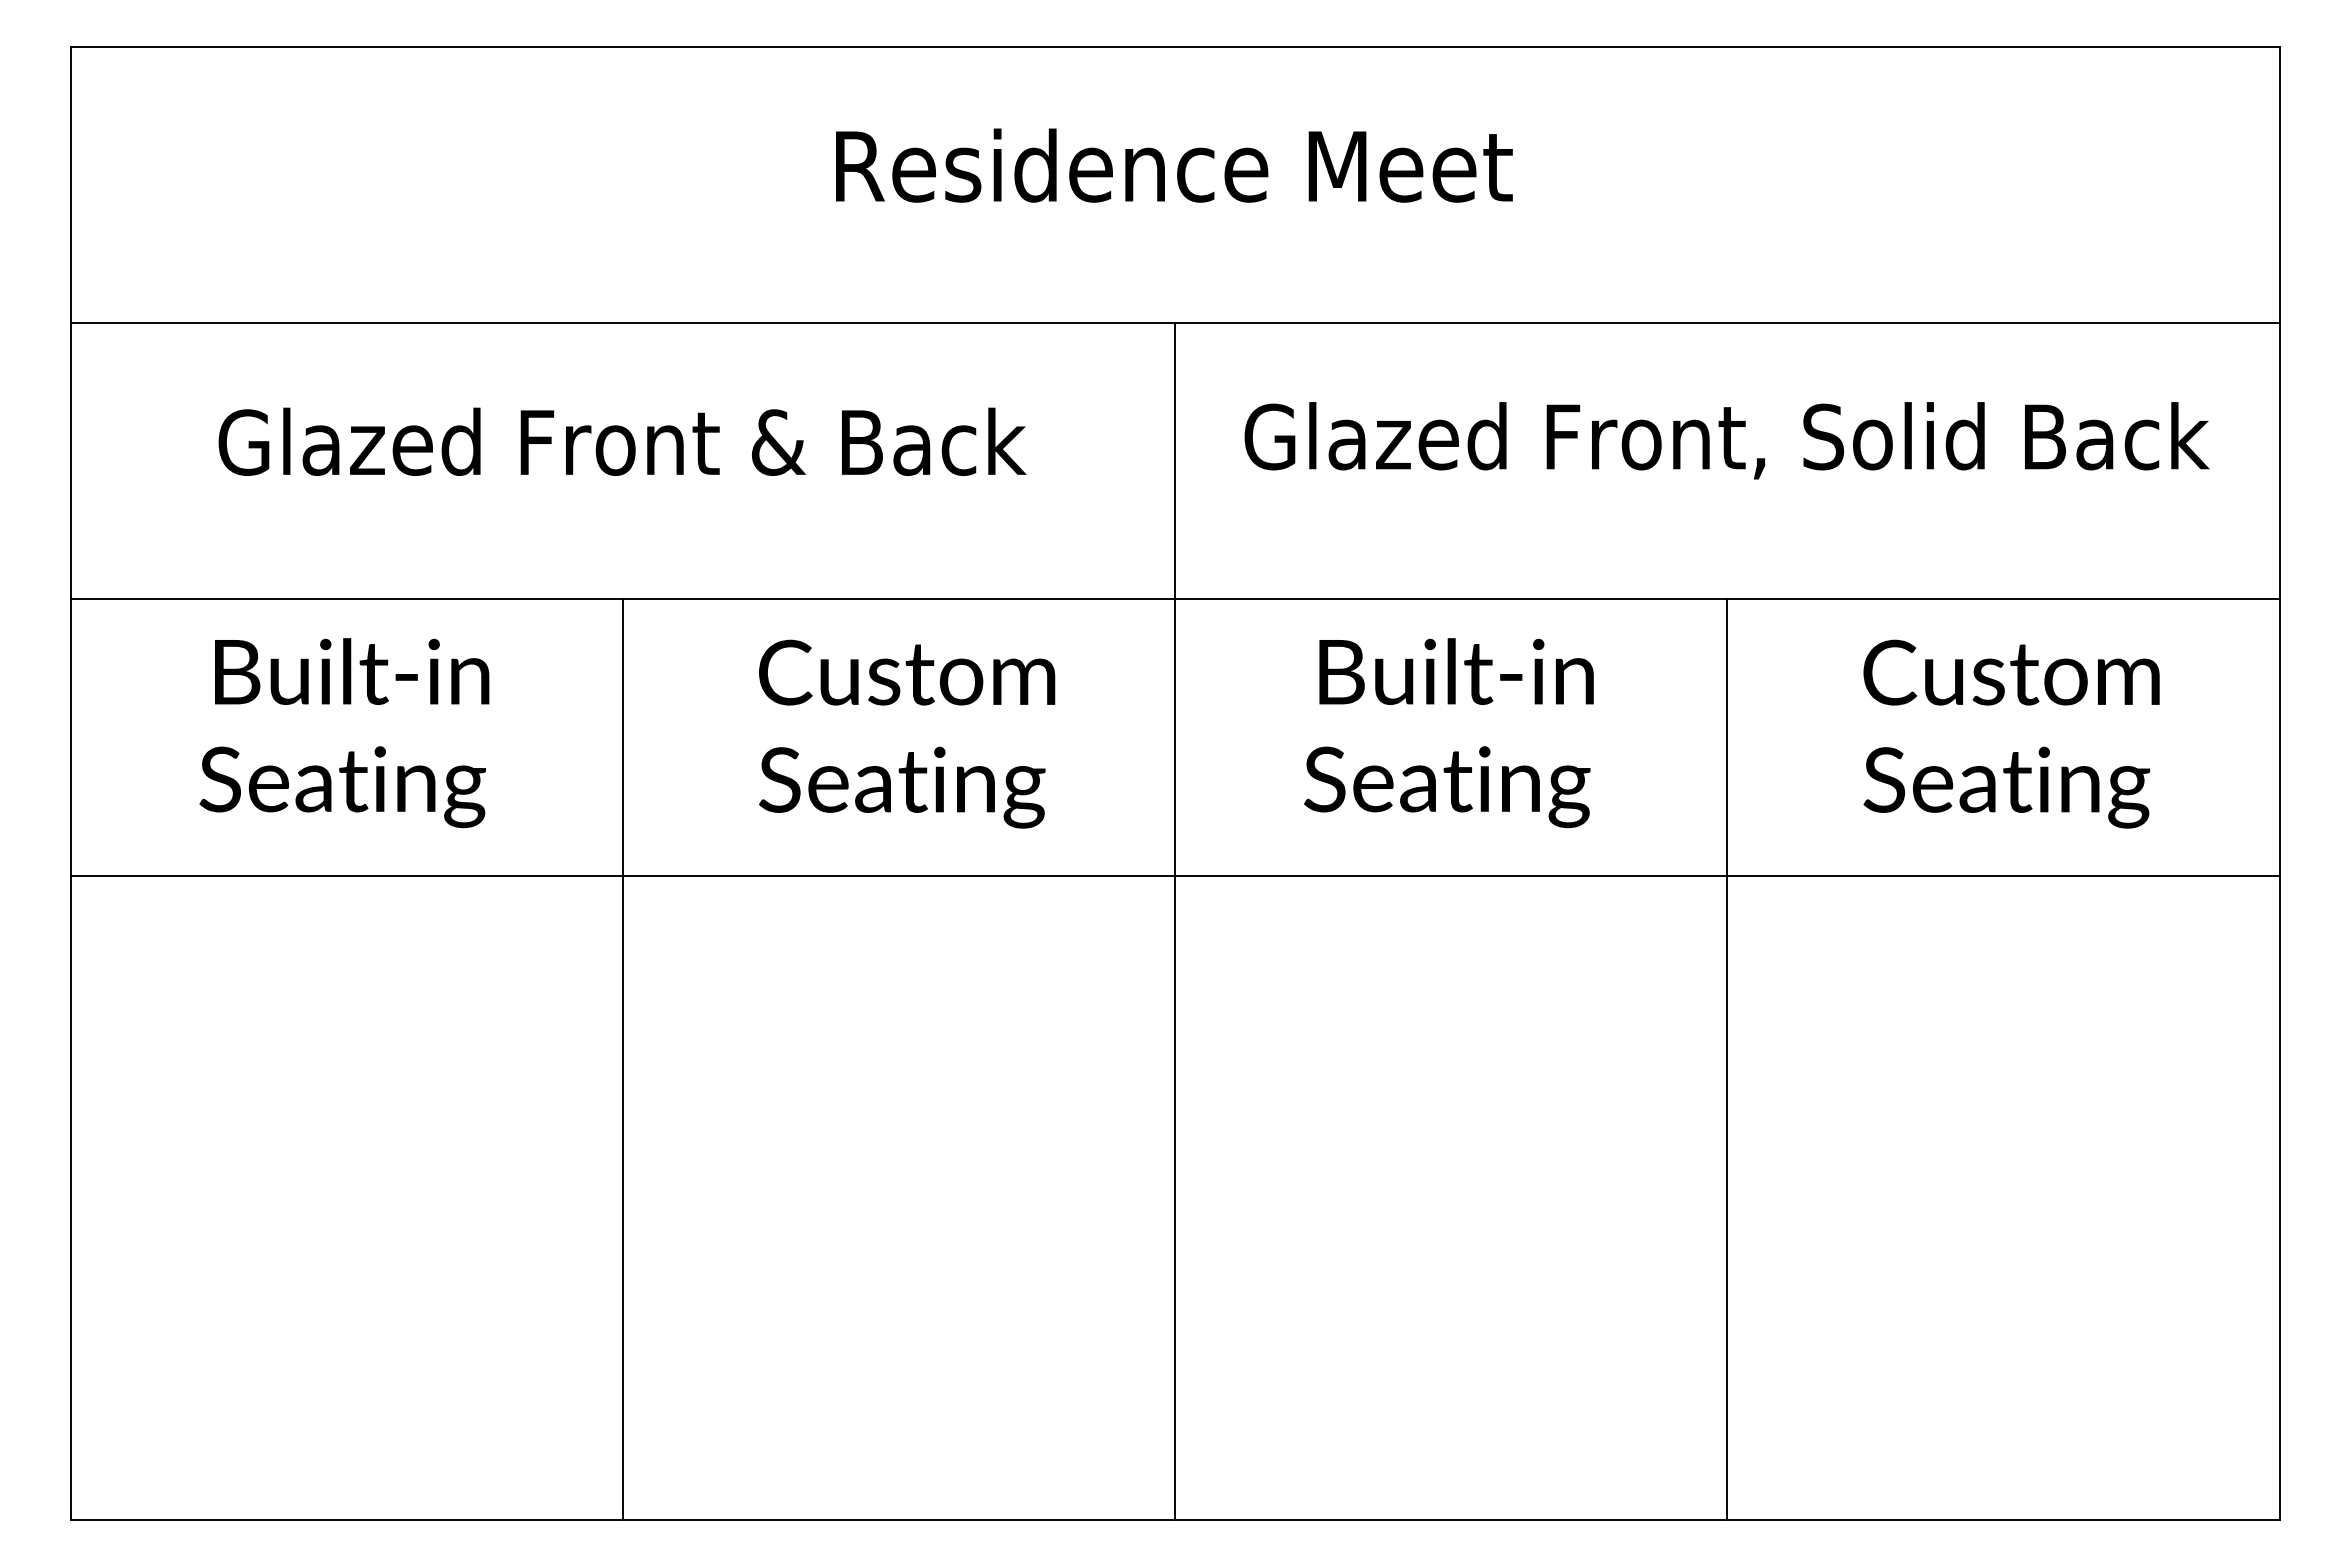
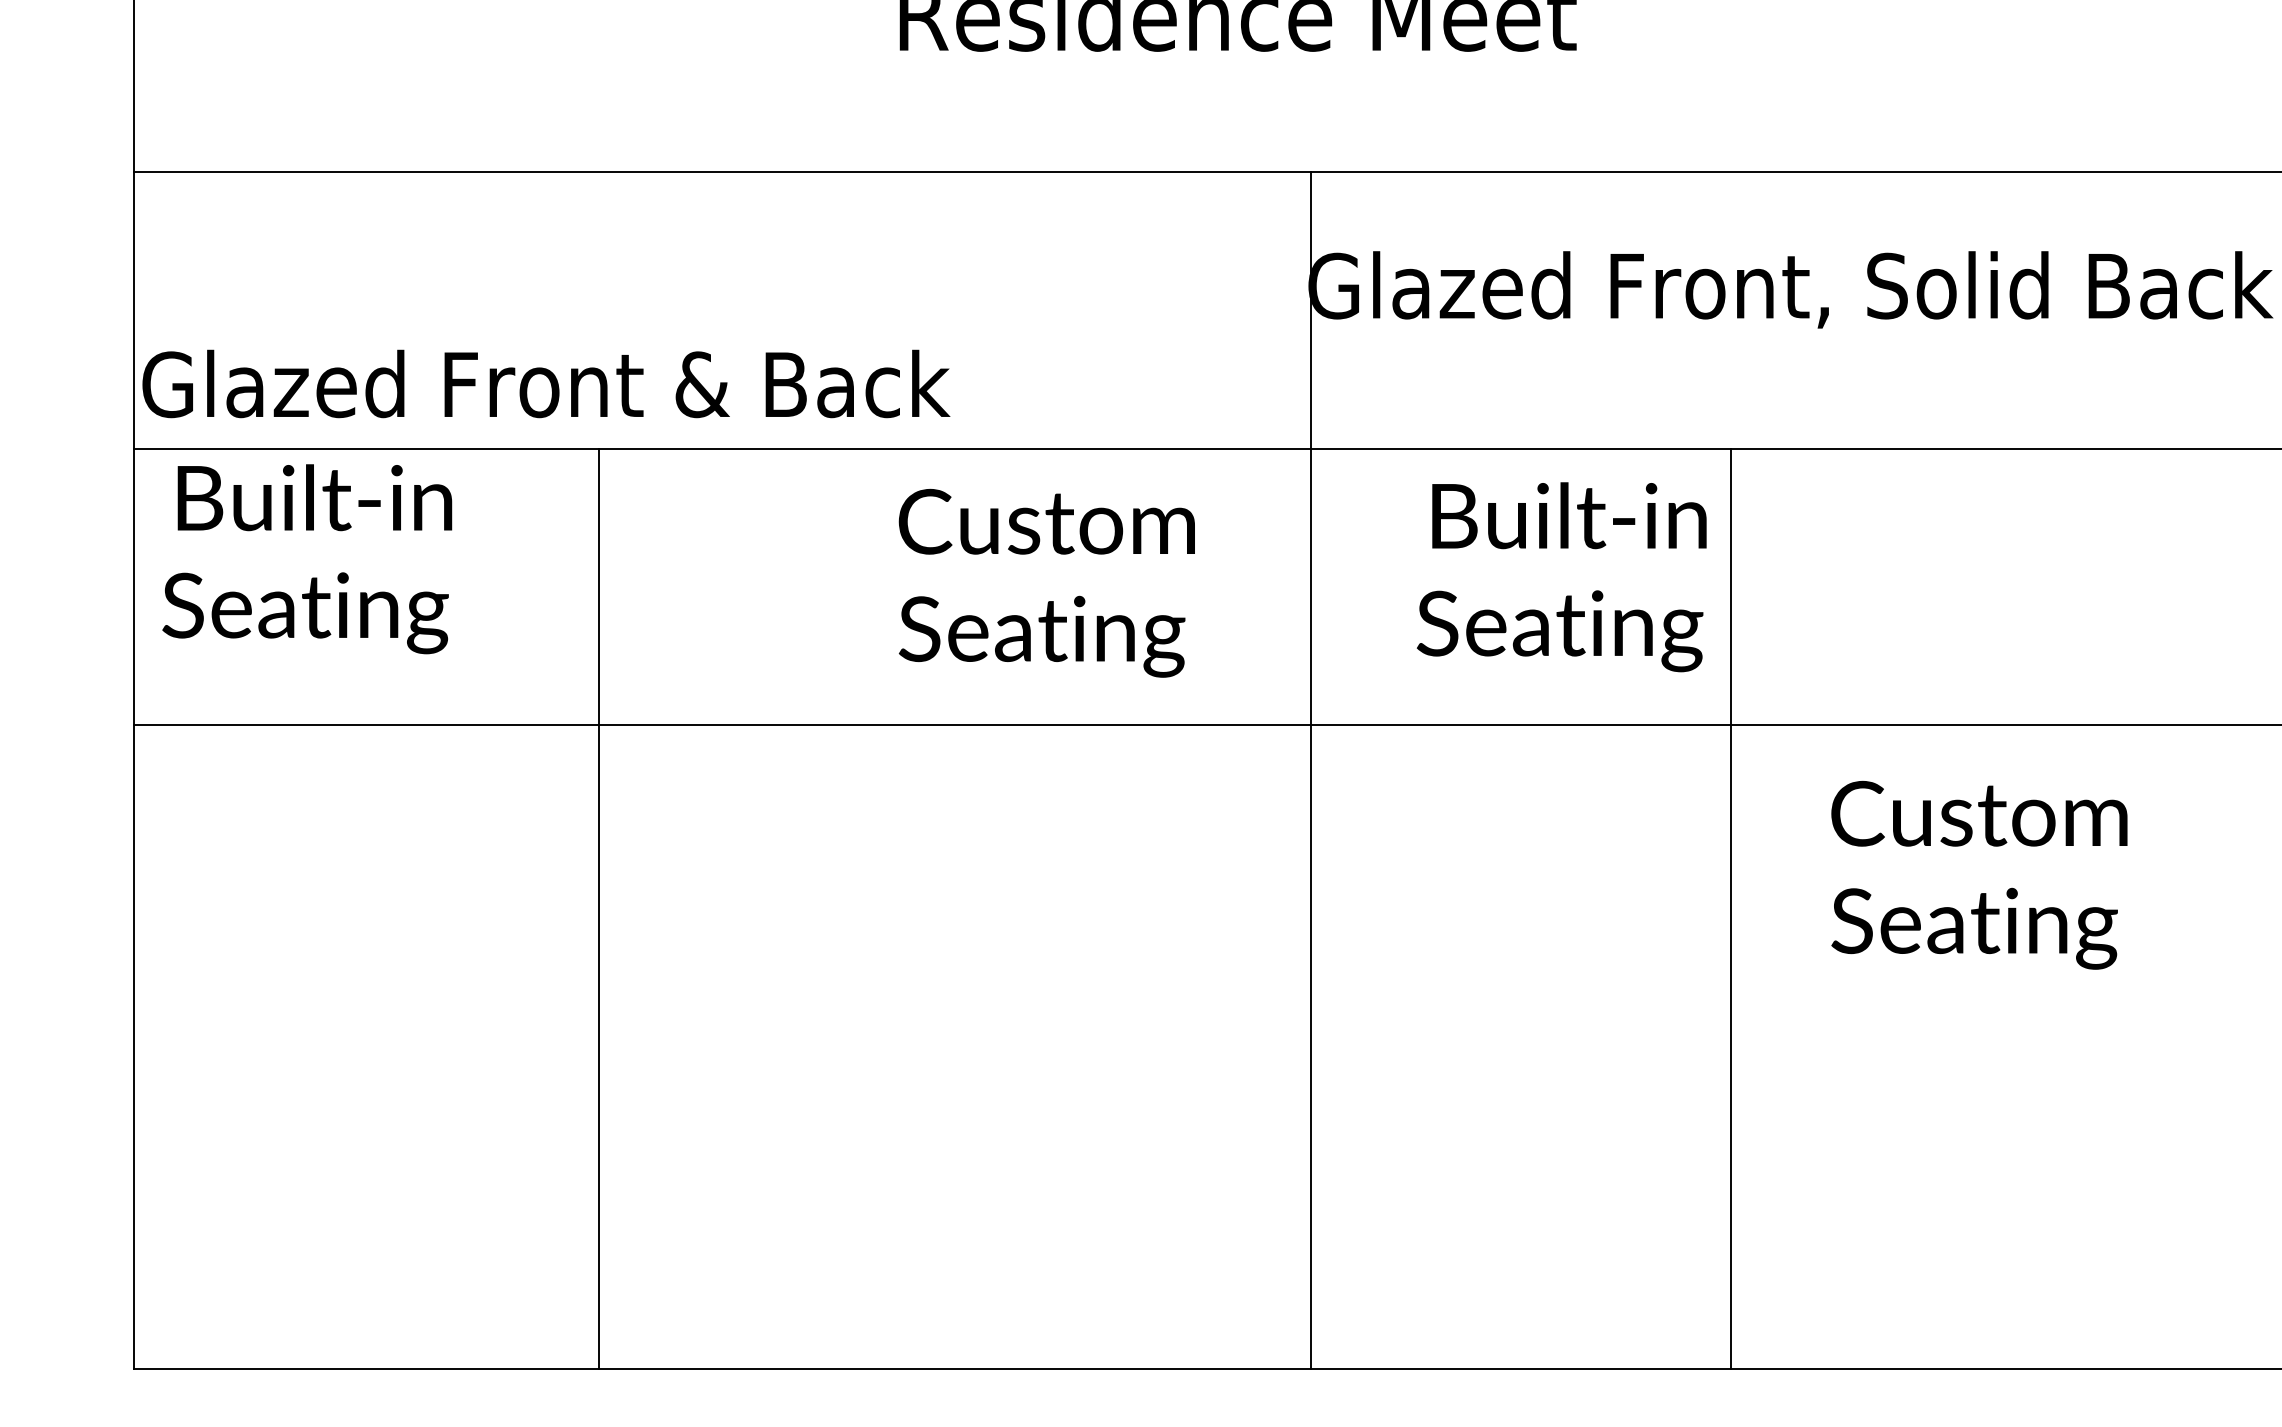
text: (622, 441) -> (546, 383), moved
text: (344, 733) -> (307, 559), moved
text: (907, 733) -> (1047, 582), moved
text: (1448, 733) -> (1561, 577), moved
text: (2011, 733) -> (1979, 874), moved
line: (1175, 921) -> (1311, 770), moved
line: (622, 1059) -> (598, 908), moved
line: (1727, 1059) -> (1731, 908), moved

